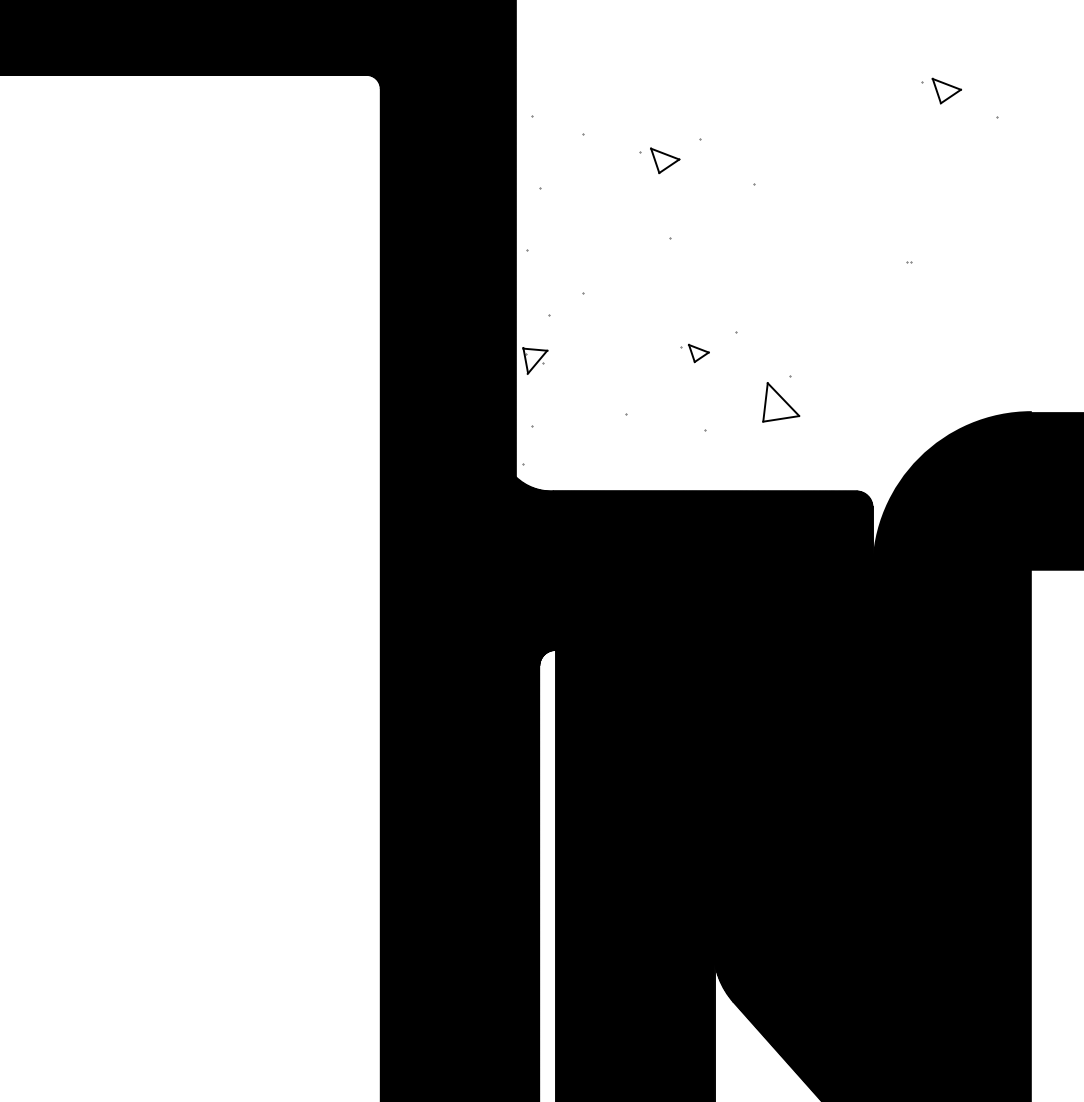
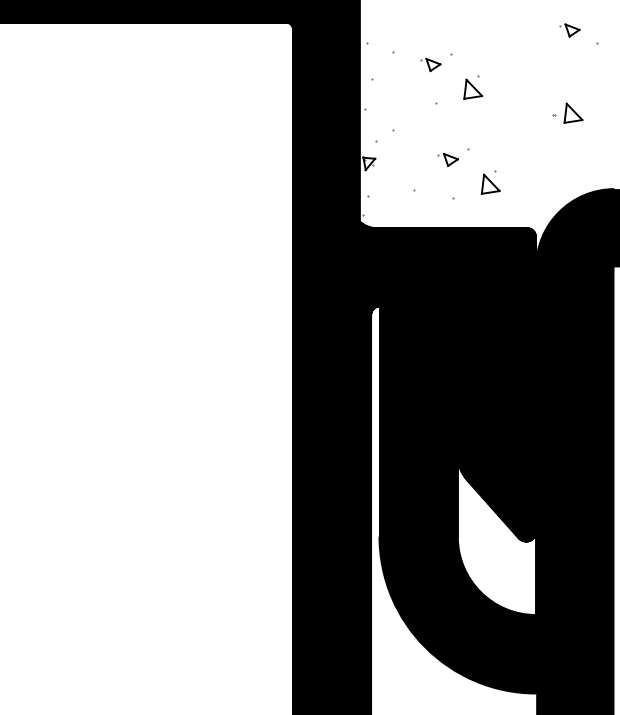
part: (746, 208) -> (473, 88), added
part: (948, 257) -> (573, 112), added
part: (693, 354) -> (447, 160), size x1.43

